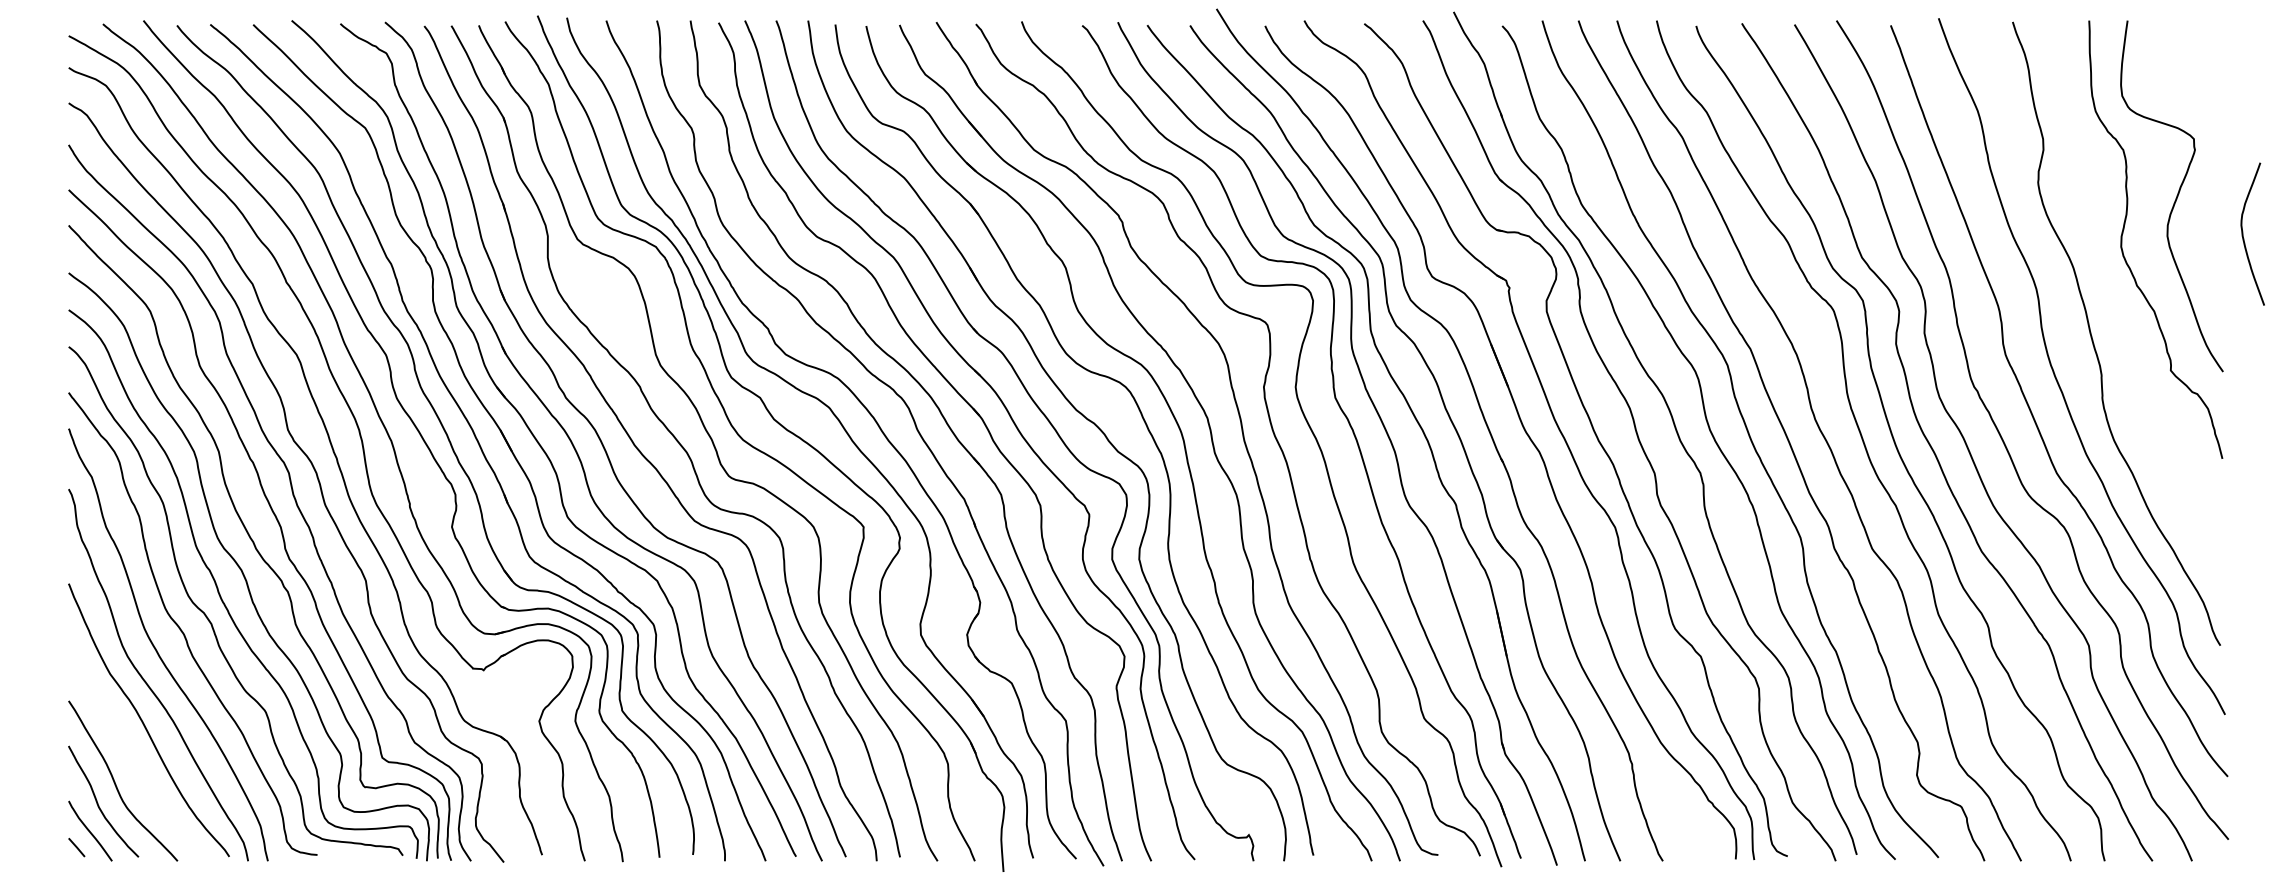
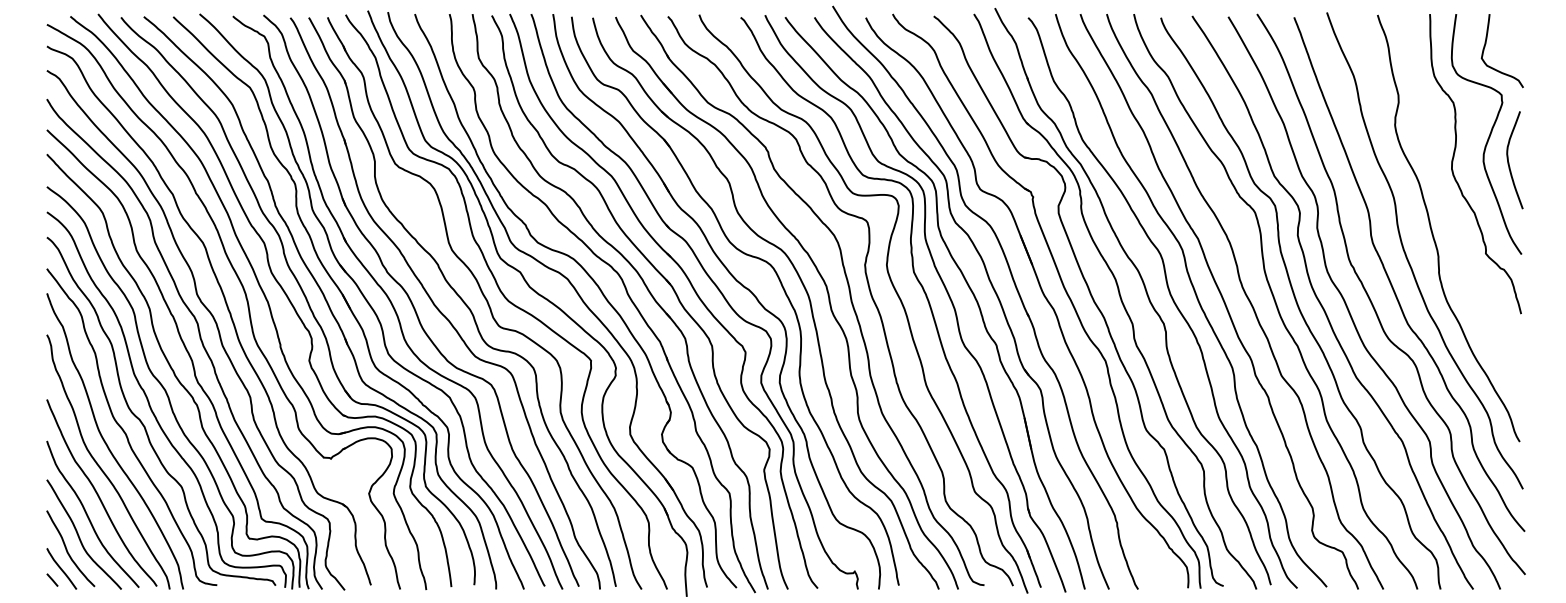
curve: (2170, 69) -> (1485, 47), added
curve: (2244, 237) -> (1509, 162), moved
curve: (129, 753) -> (88, 515), added

